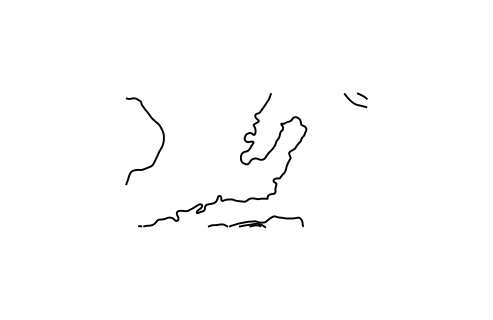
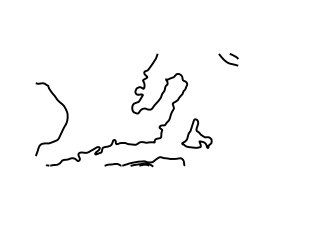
curve: (158, 150) -> (63, 127), moved
part: (317, 188) -> (196, 133), added

